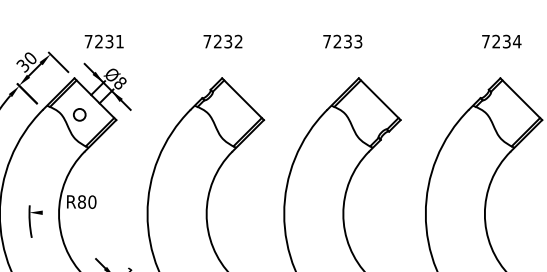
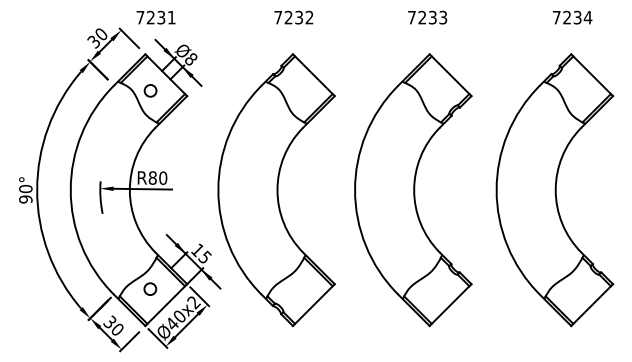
text: (103, 41) -> (155, 17), moved
text: (342, 41) -> (427, 17), moved
line: (71, 212) -> (142, 188), added

